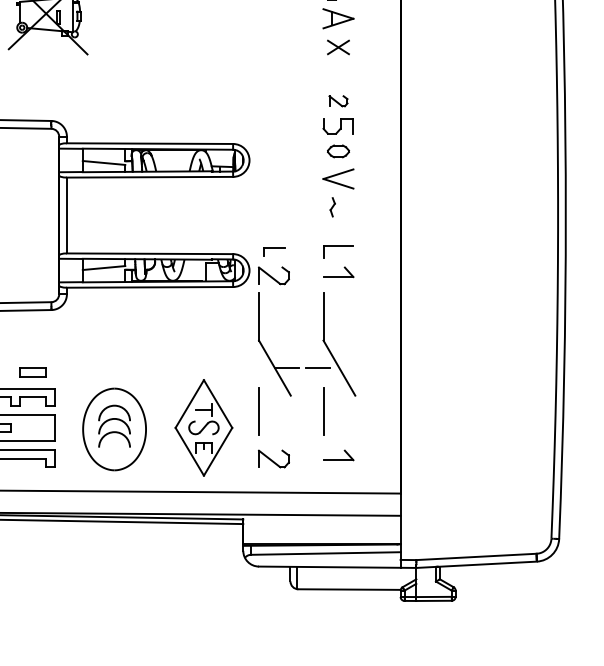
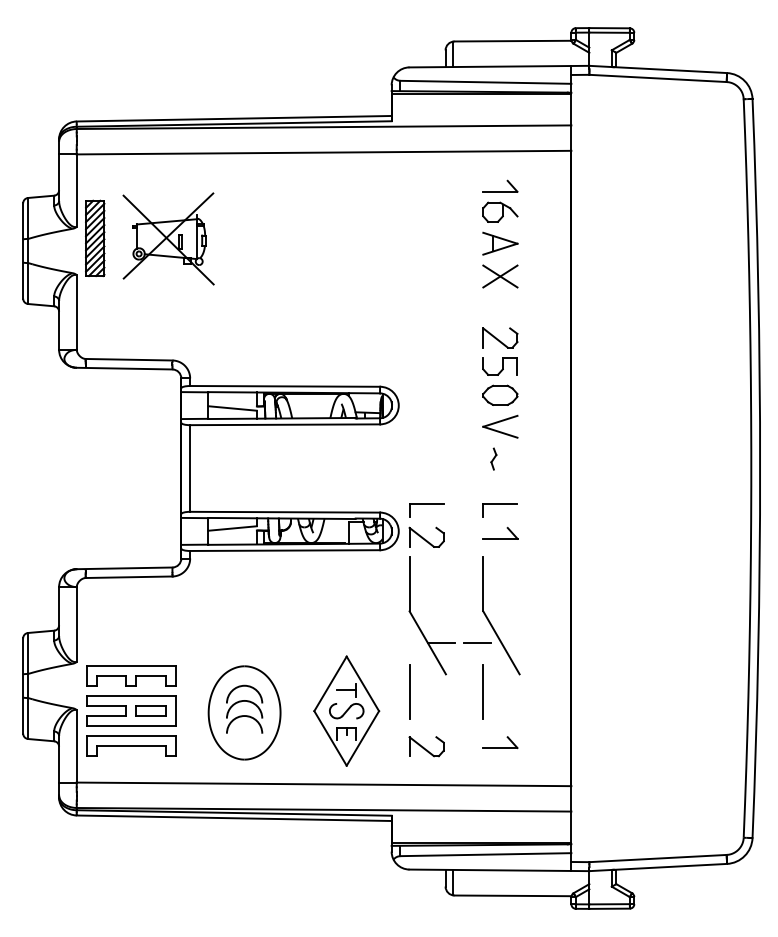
part: (338, 47) -> (500, 276), size x1.43
part: (338, 100) -> (500, 337), size x1.67
part: (338, 150) -> (500, 394), size x1.43
part: (273, 252) -> (426, 510), size x1.43
part: (32, 372) -> (150, 710), moved

